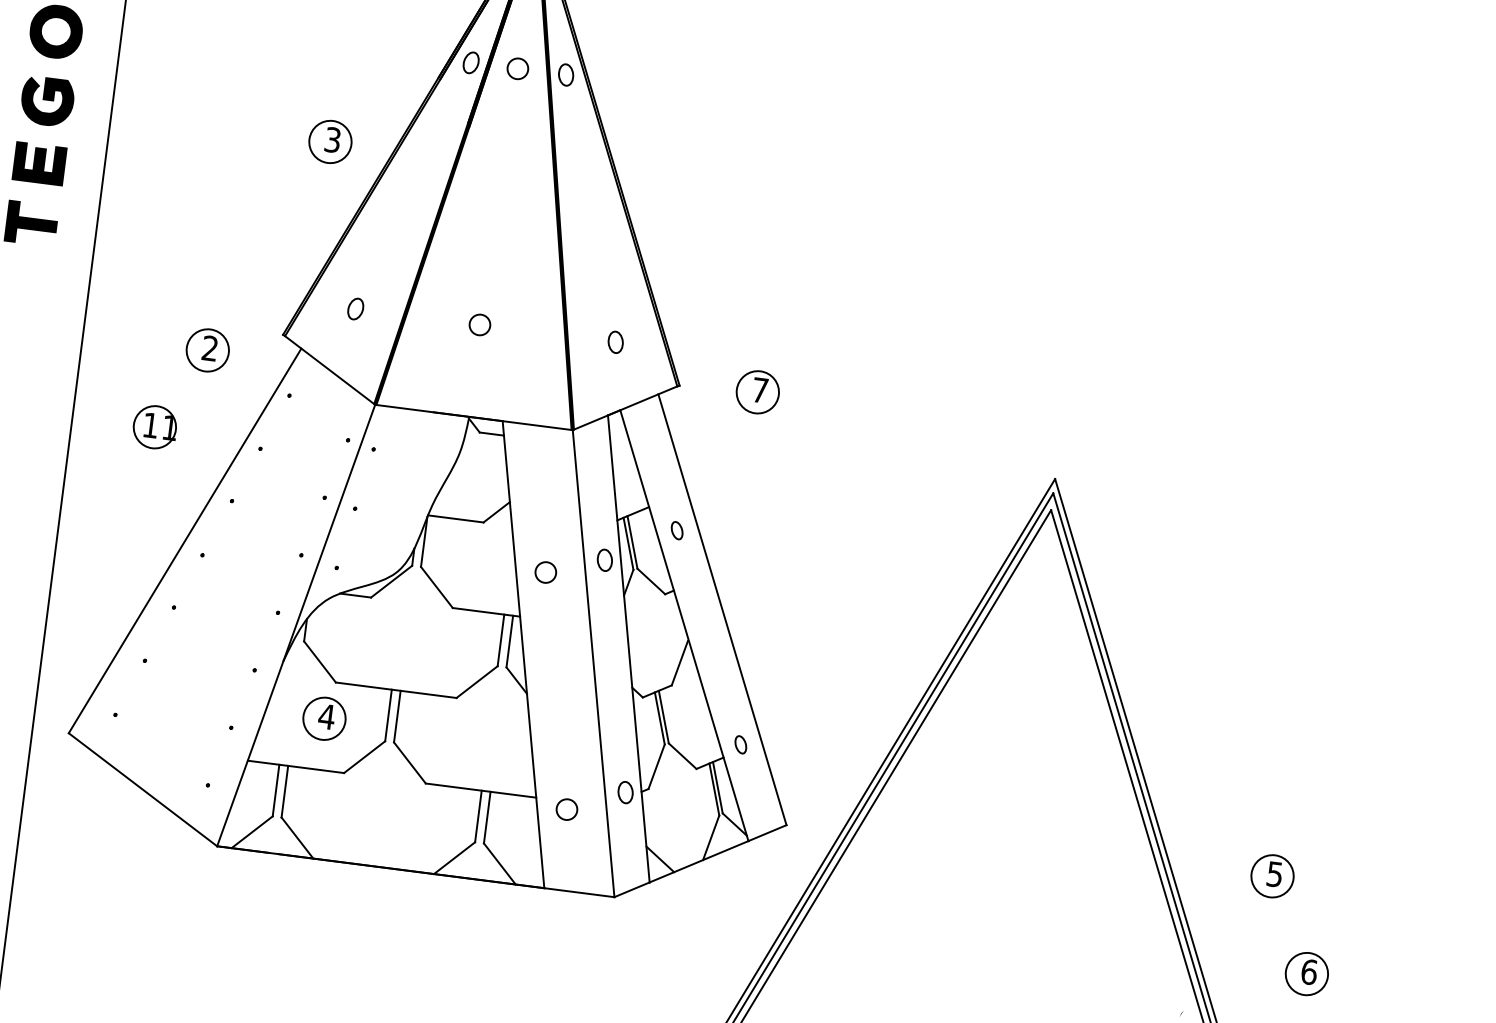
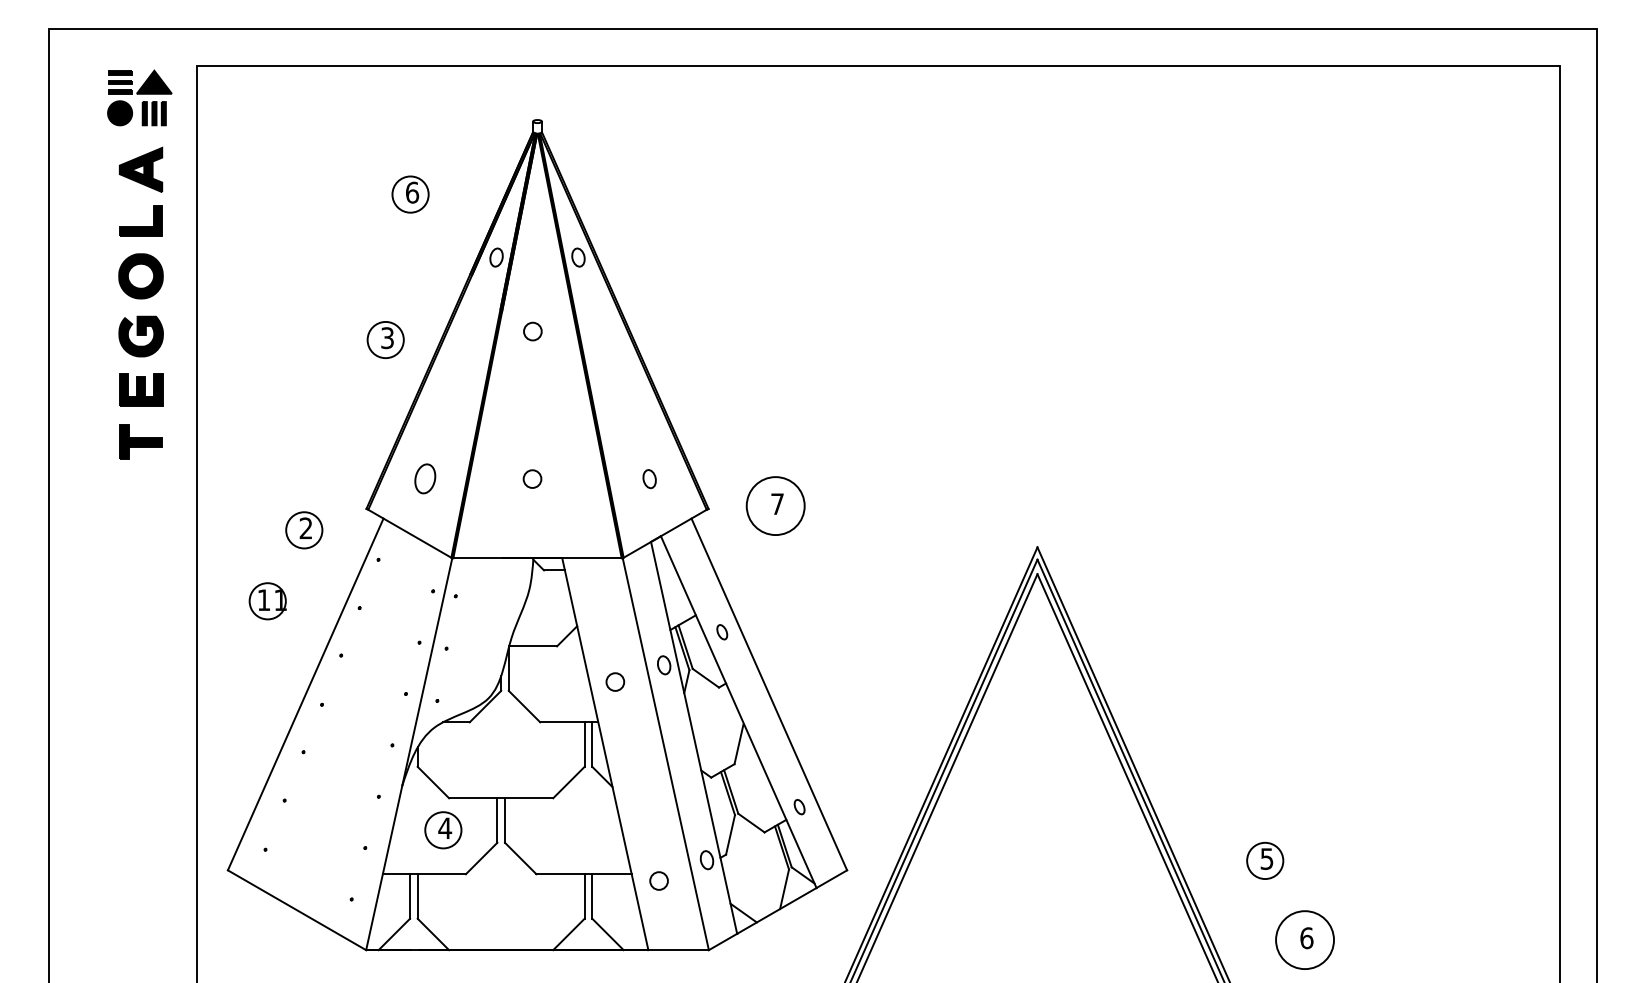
circle: (517, 68) -> (532, 331), moved
part: (355, 309) -> (425, 479), size x1.6
circle: (757, 391) -> (775, 505), size x1.6
circle: (1306, 974) -> (1304, 940), size x1.6

